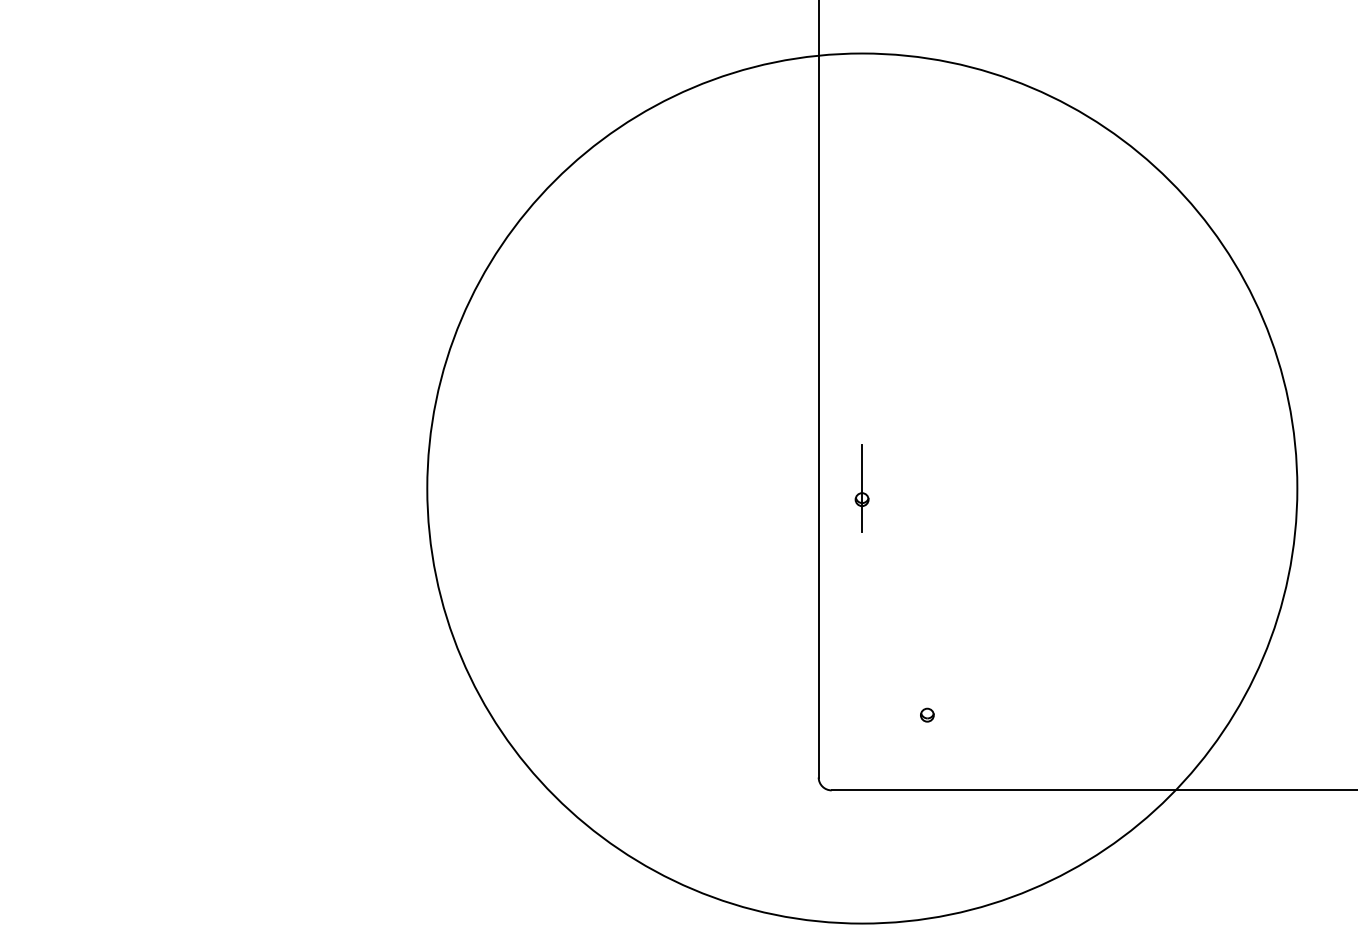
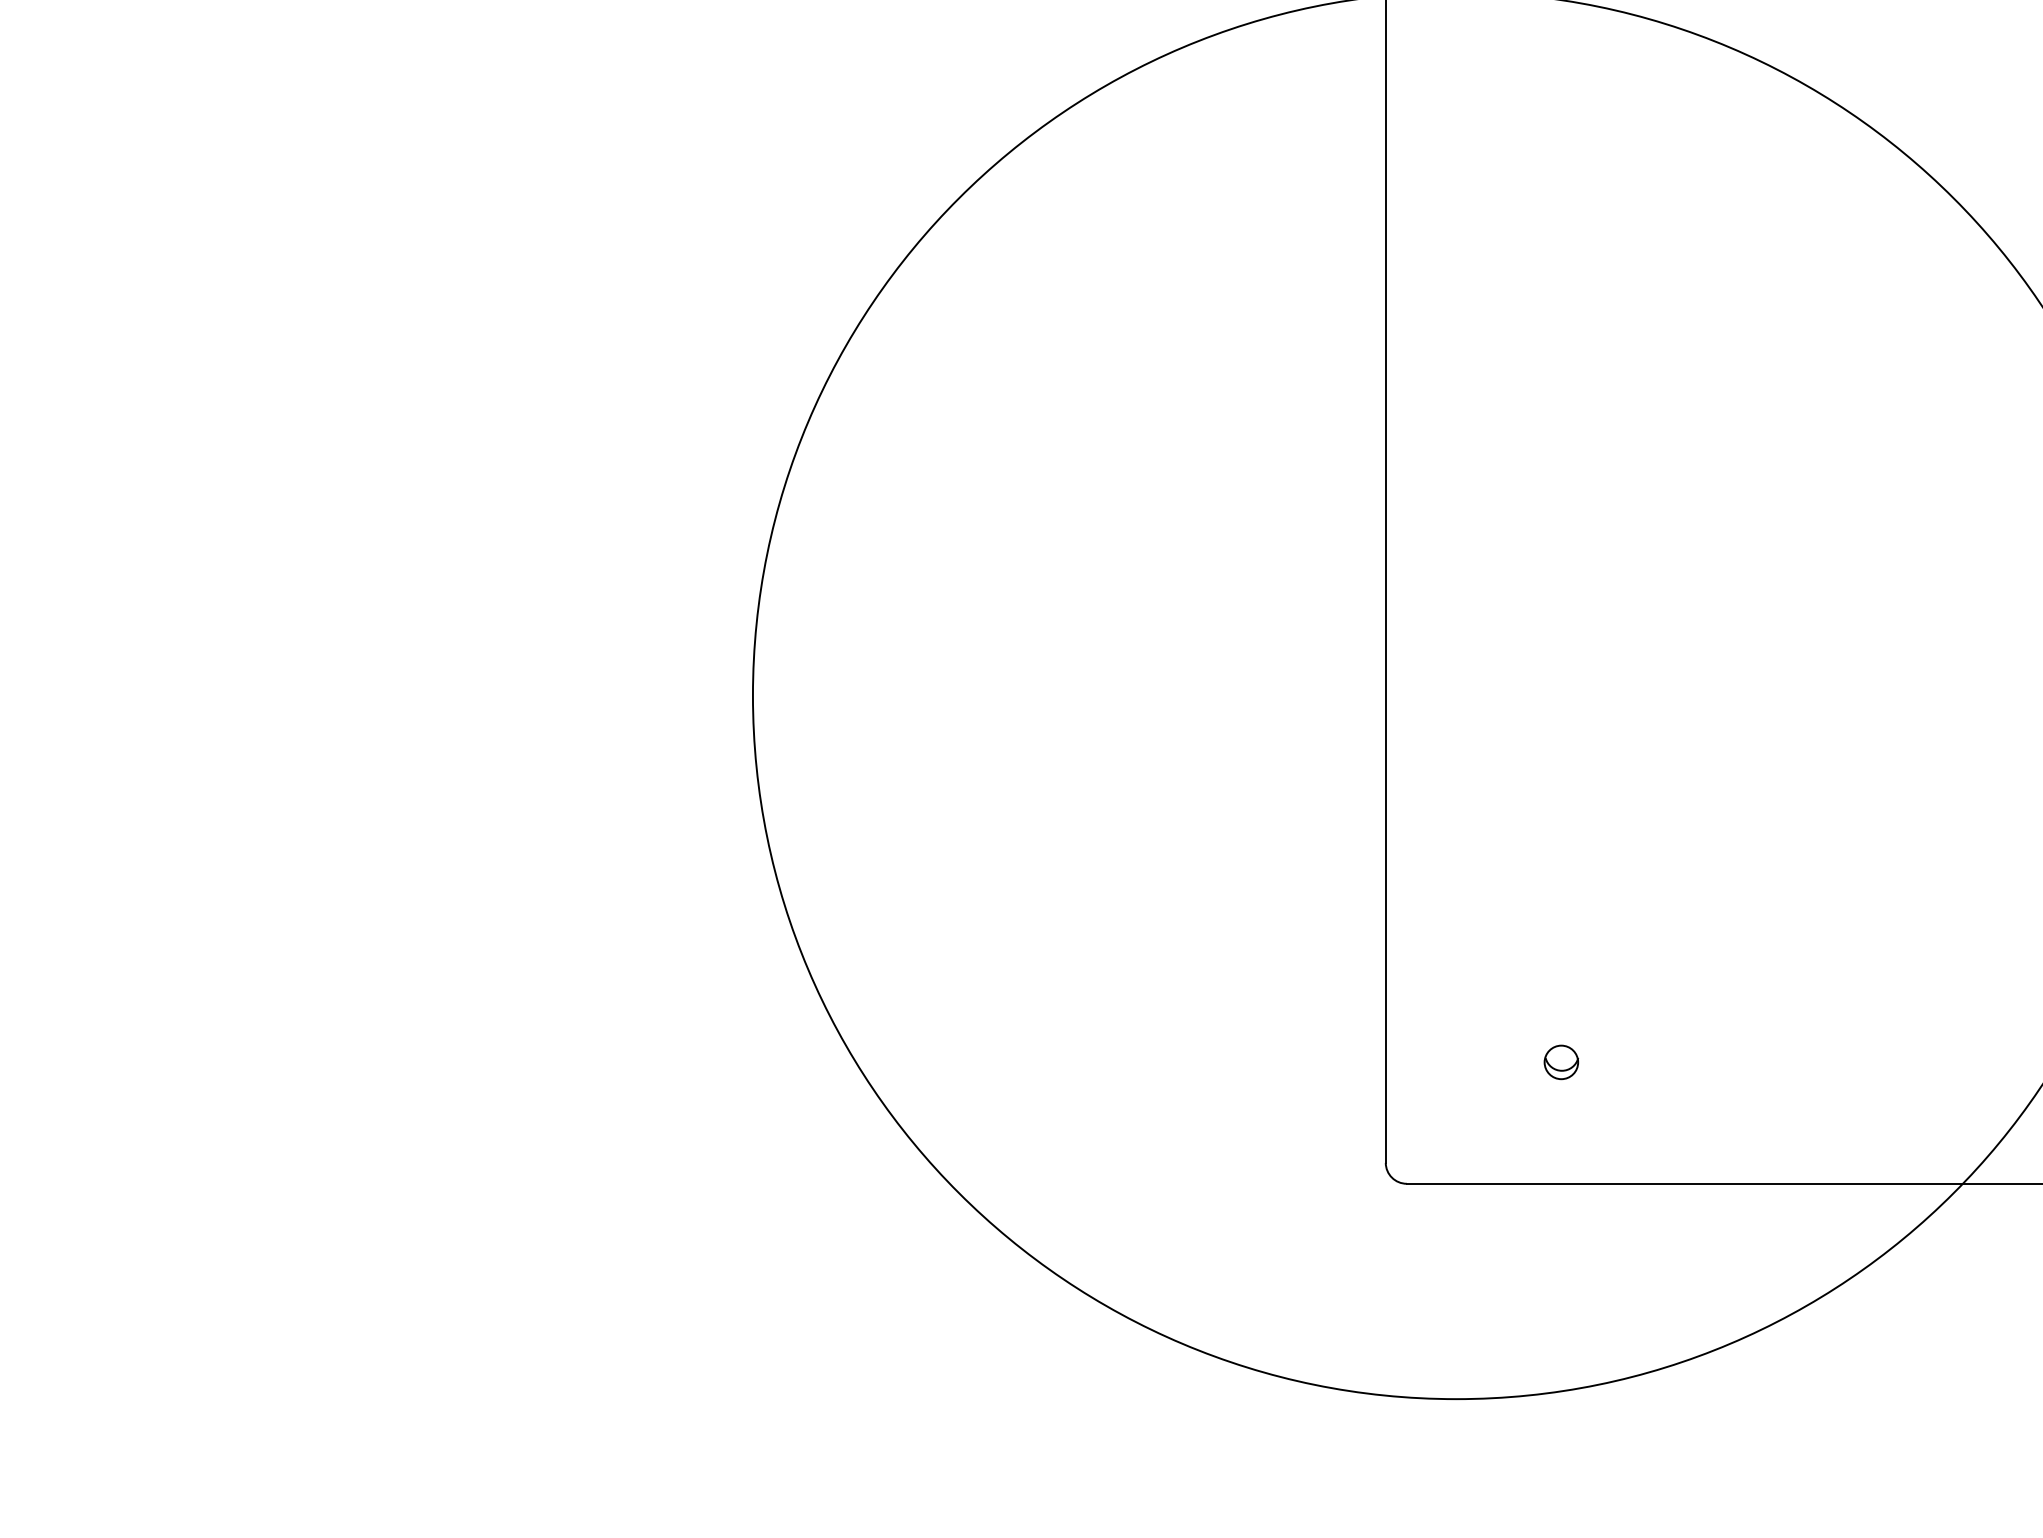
part: (861, 488) -> (1455, 695), removed
part: (927, 714) -> (1561, 1061), size x1.6

